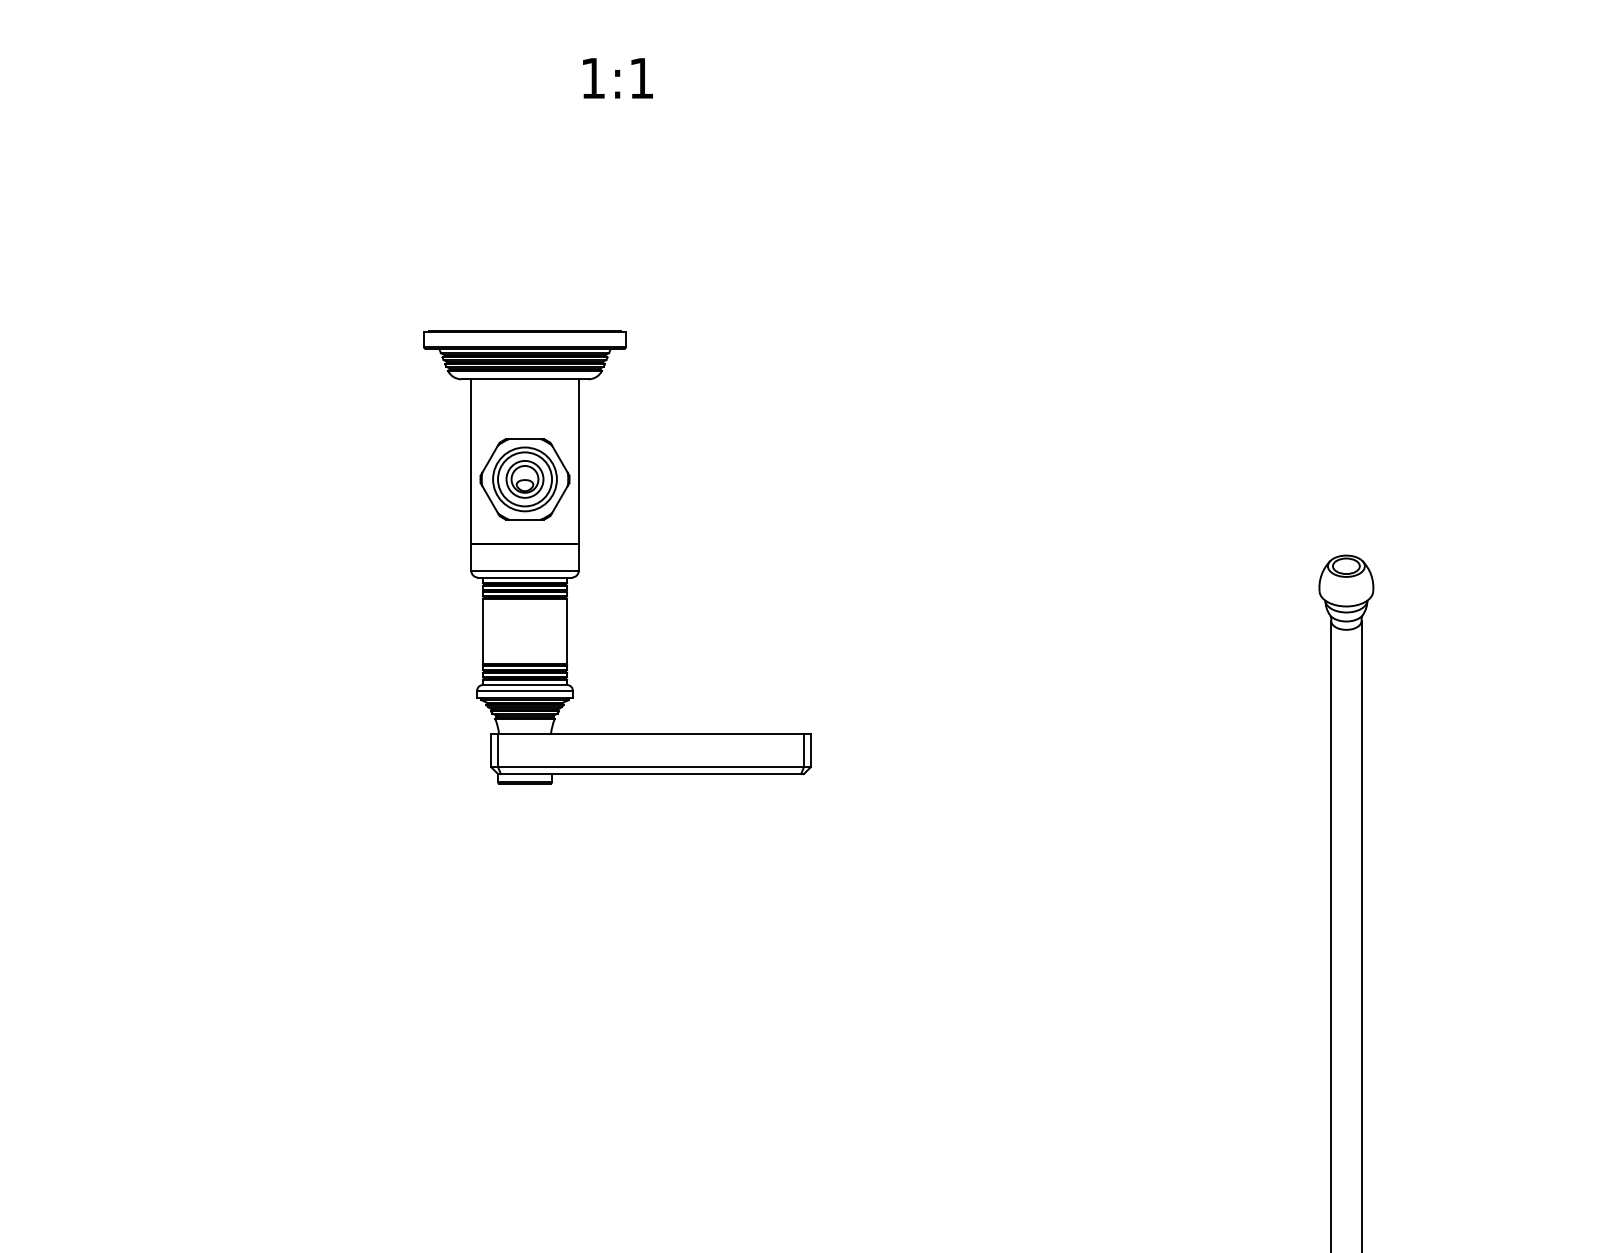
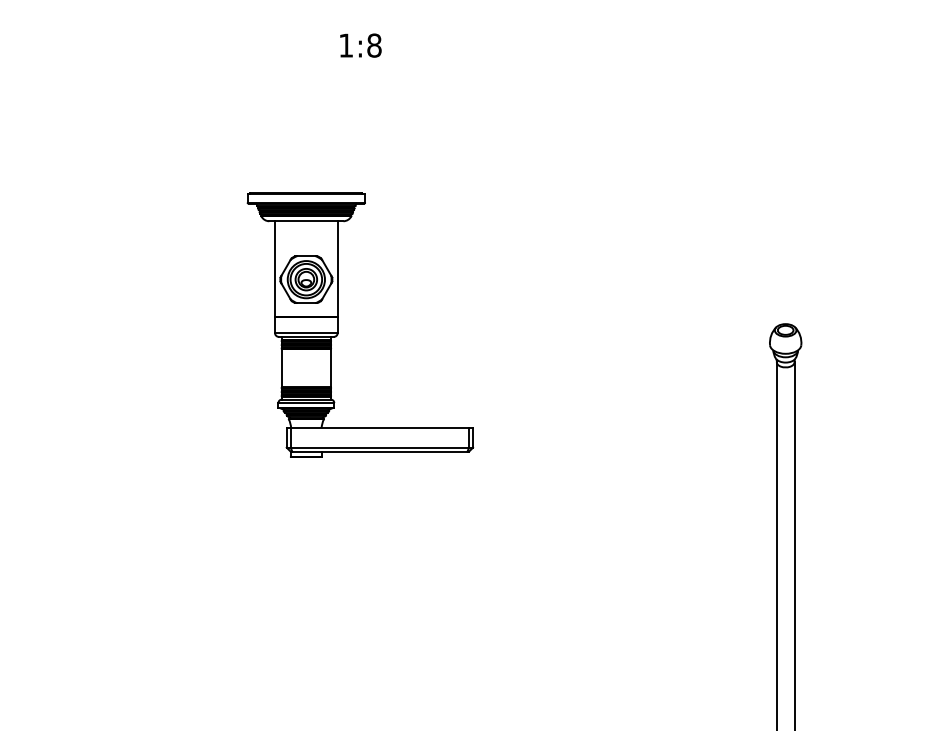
text: (641, 78) -> (374, 45), 1:1 -> 1:8

